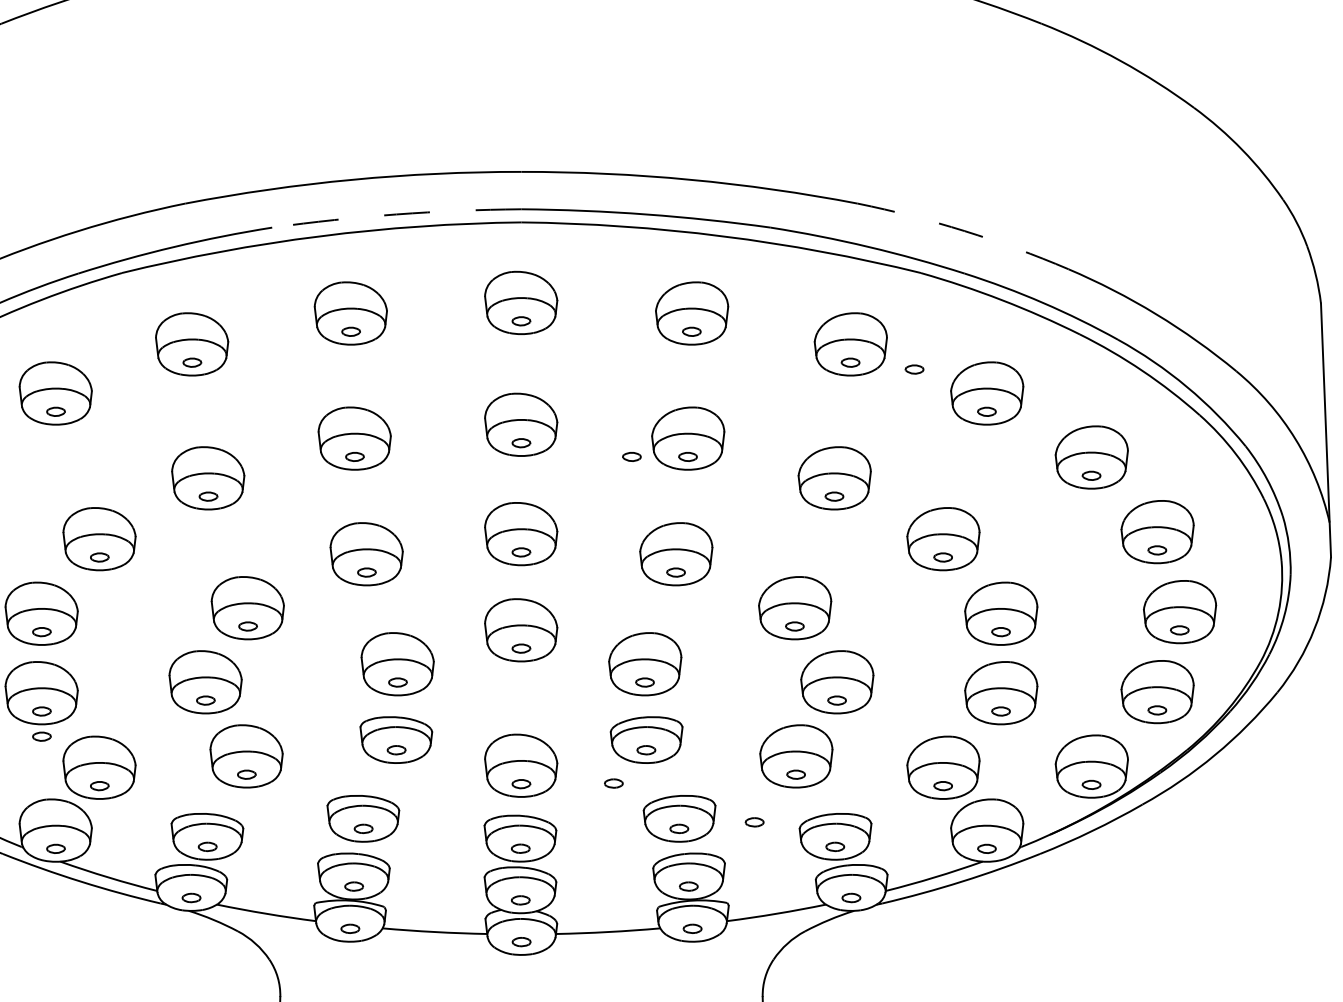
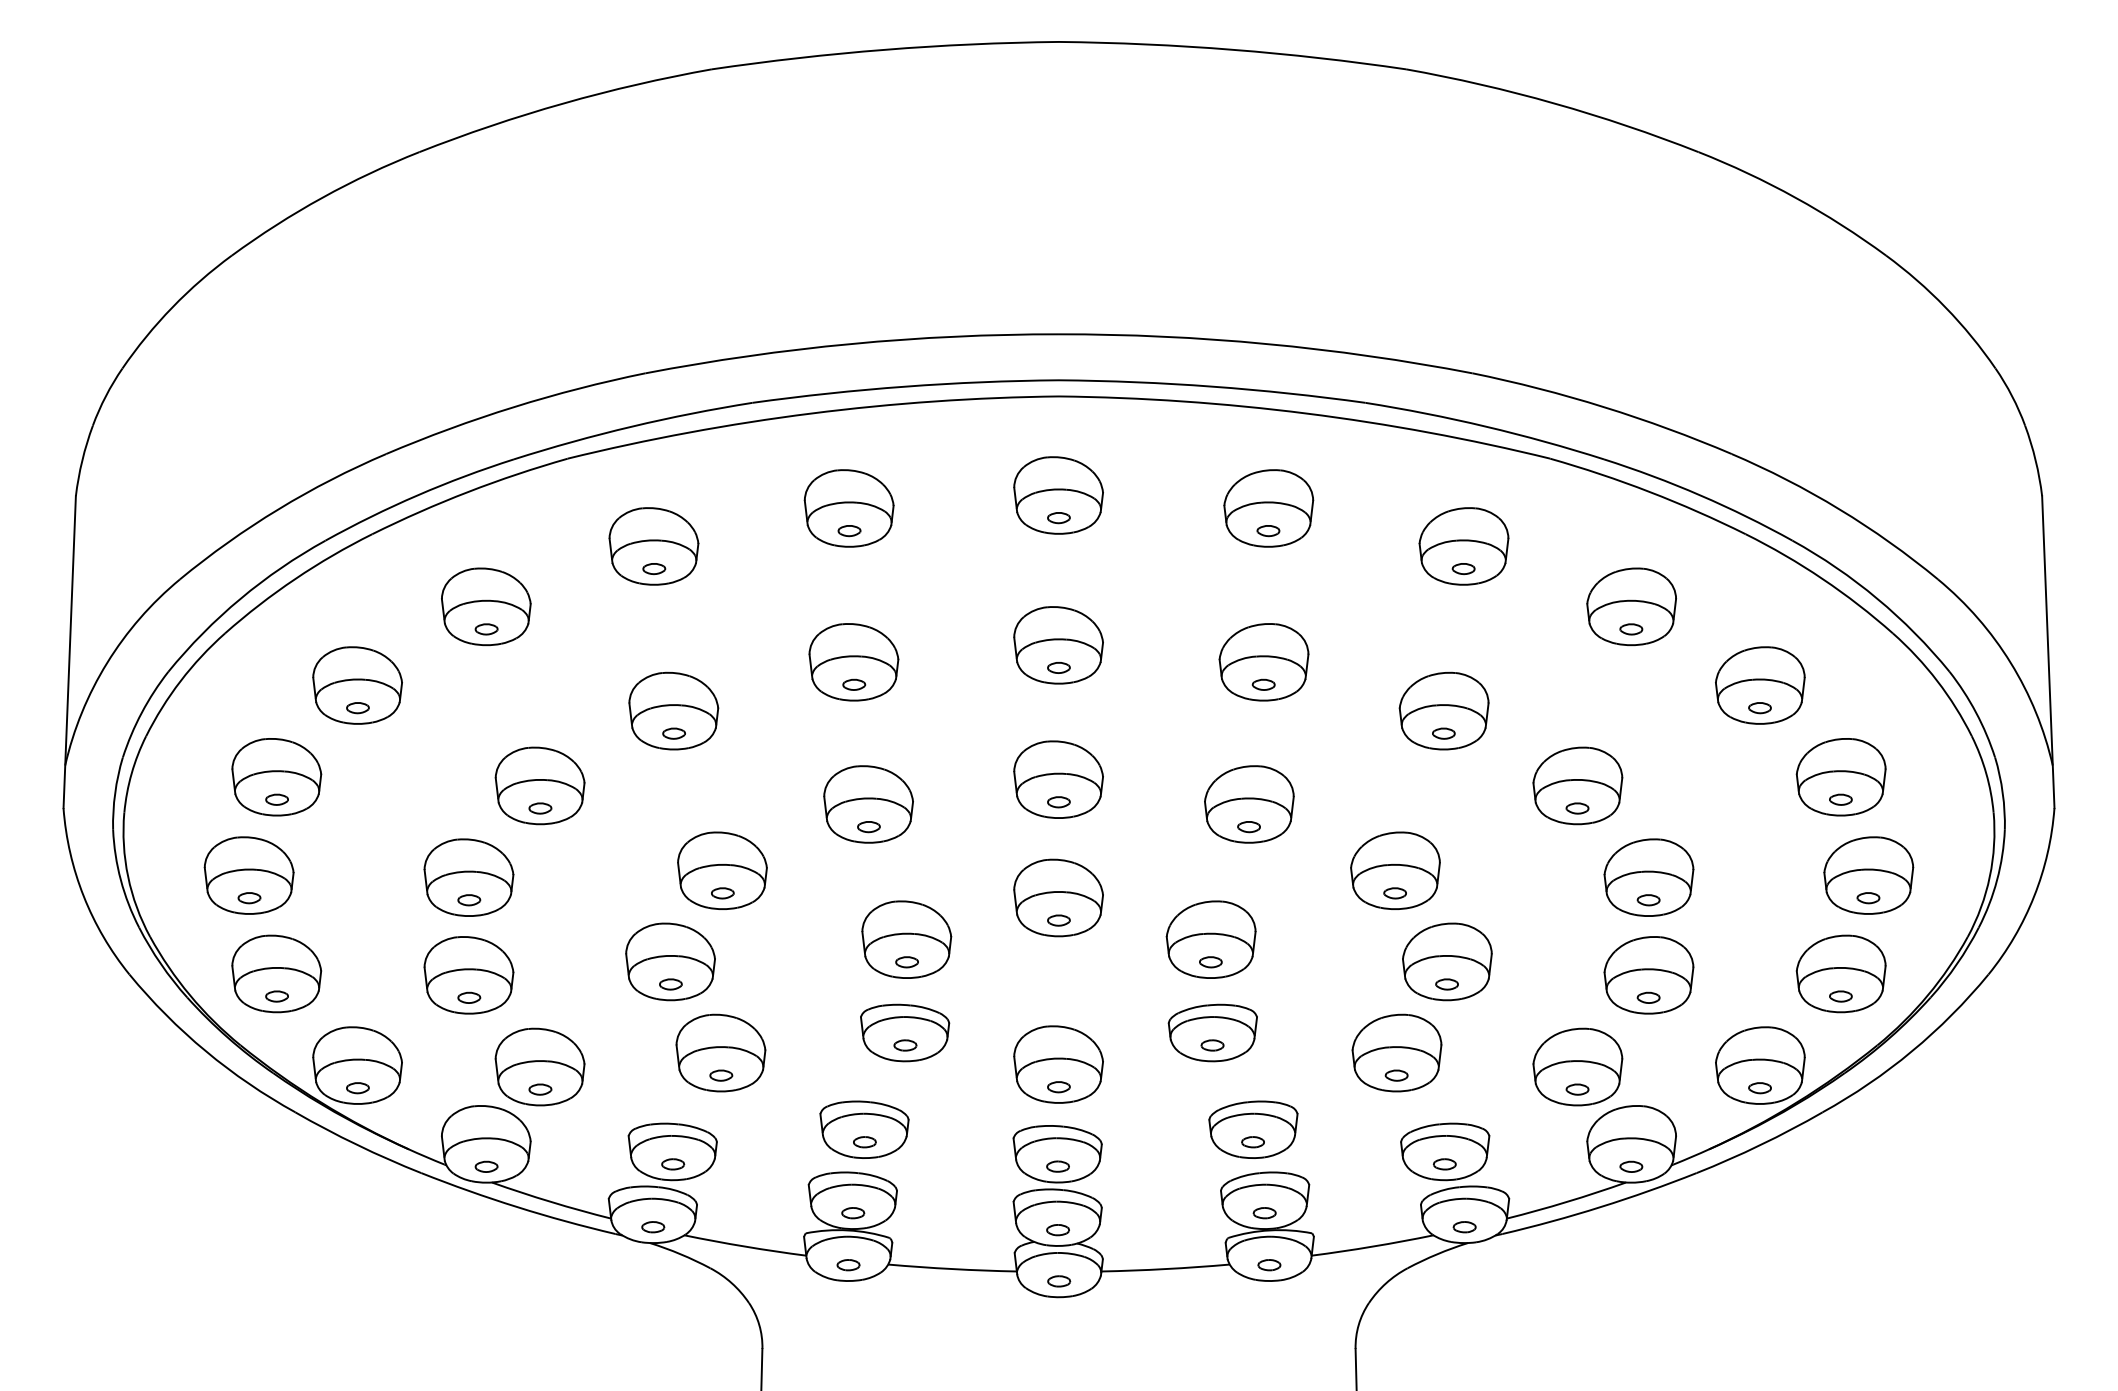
arc: (396, 214) -> (905, 386), dashed -> solid
arc: (965, 231) -> (1604, 407), dashed -> solid
part: (914, 369) -> (1542, 577), removed
part: (631, 456) -> (1194, 684), removed
part: (42, 736) -> (469, 1028), removed
part: (613, 783) -> (1172, 1086), removed
part: (754, 822) -> (1345, 1134), removed

